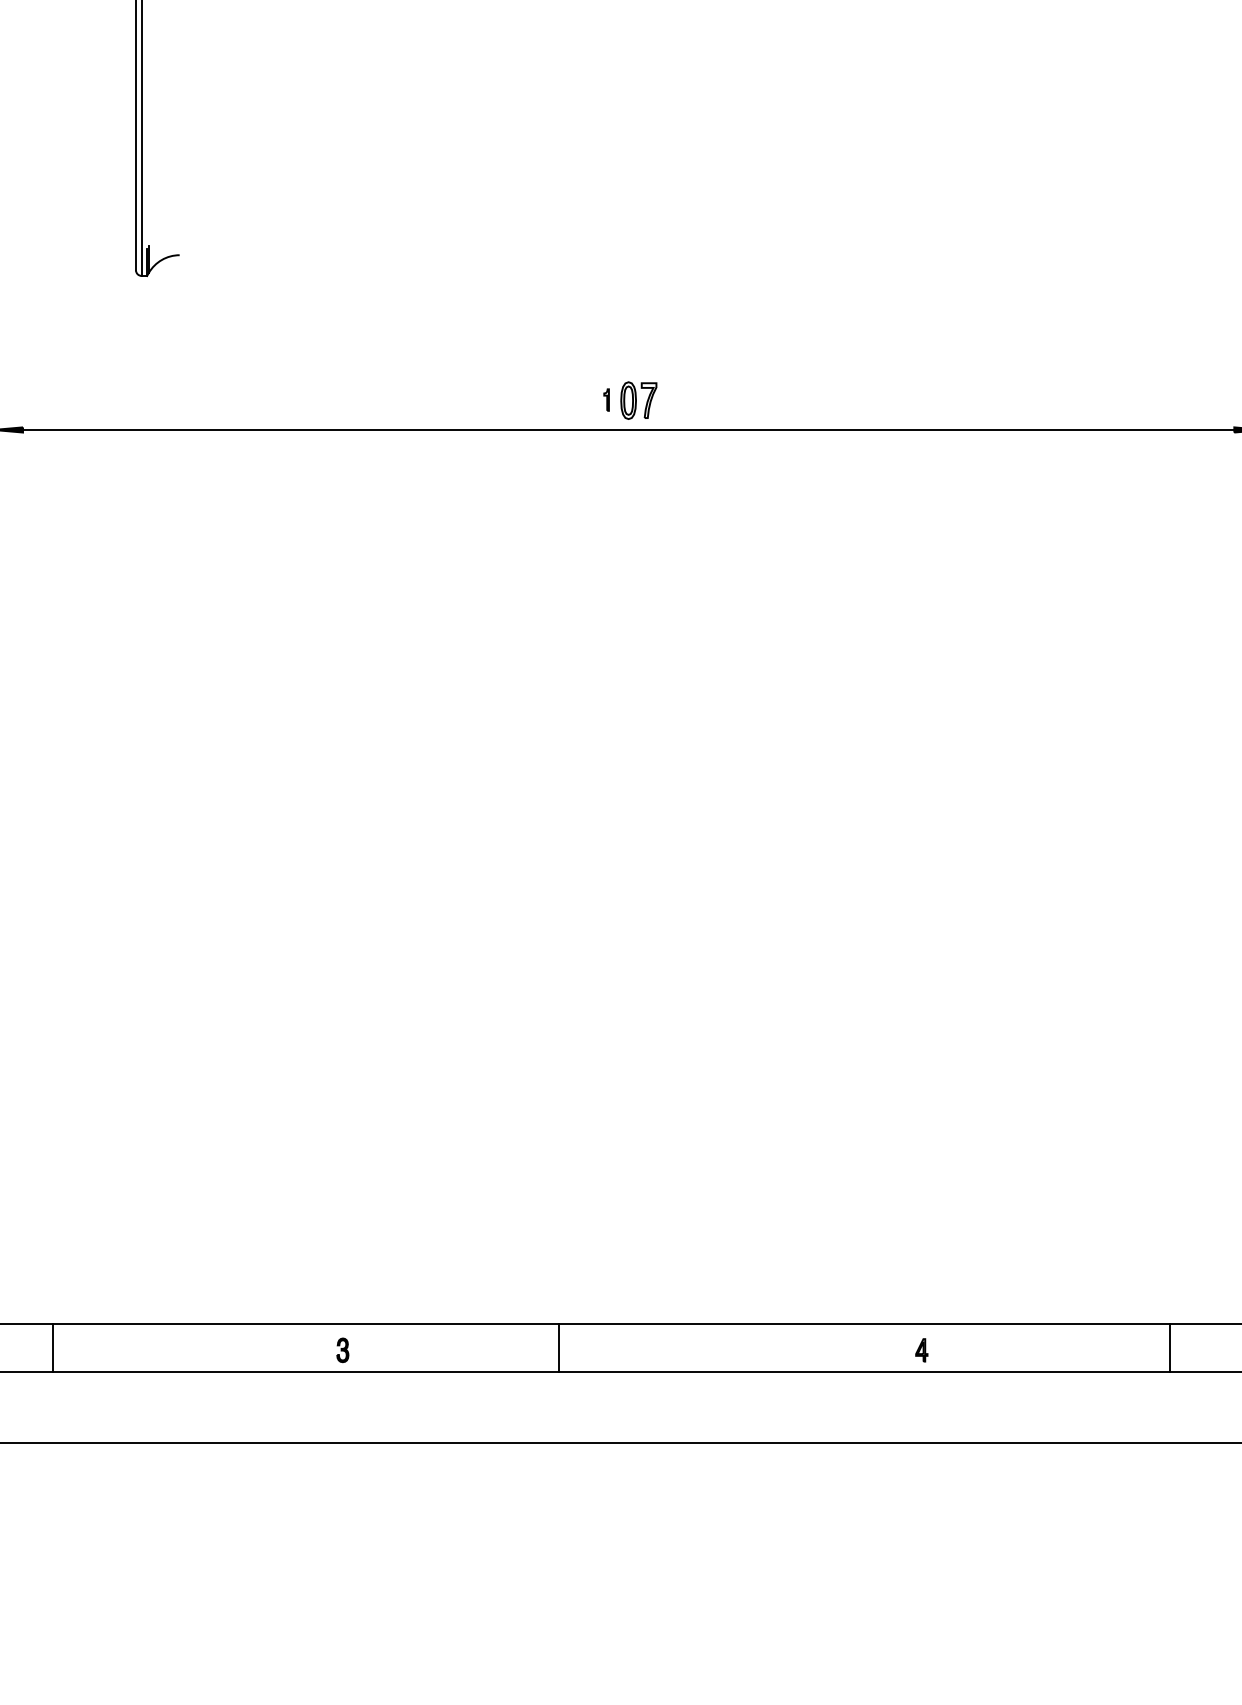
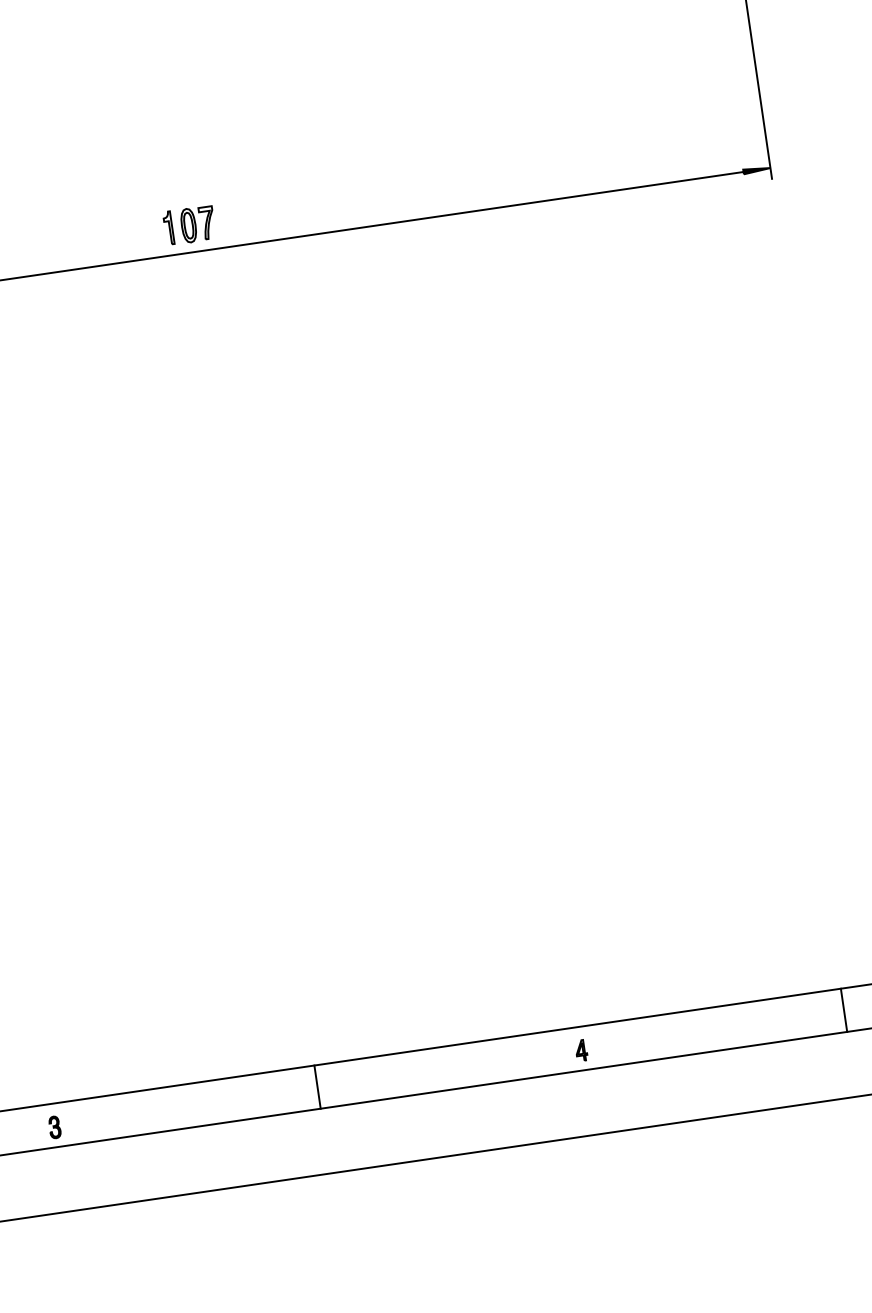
part: (606, 399) -> (168, 227), size x1.67
line: (559, 1347) -> (317, 1086), moved
line: (1169, 1347) -> (843, 1009), moved

